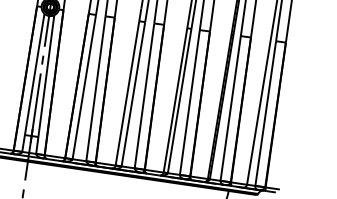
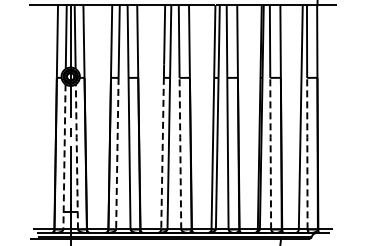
line: (33, 82) -> (64, 156), solid -> dashed
line: (44, 84) -> (76, 156), solid -> dashed
line: (84, 86) -> (117, 152), solid -> dashed
line: (127, 93) -> (162, 153), solid -> dashed
line: (144, 95) -> (180, 153), solid -> dashed
line: (230, 108) -> (270, 153), solid -> dashed
line: (265, 113) -> (307, 153), solid -> dashed

